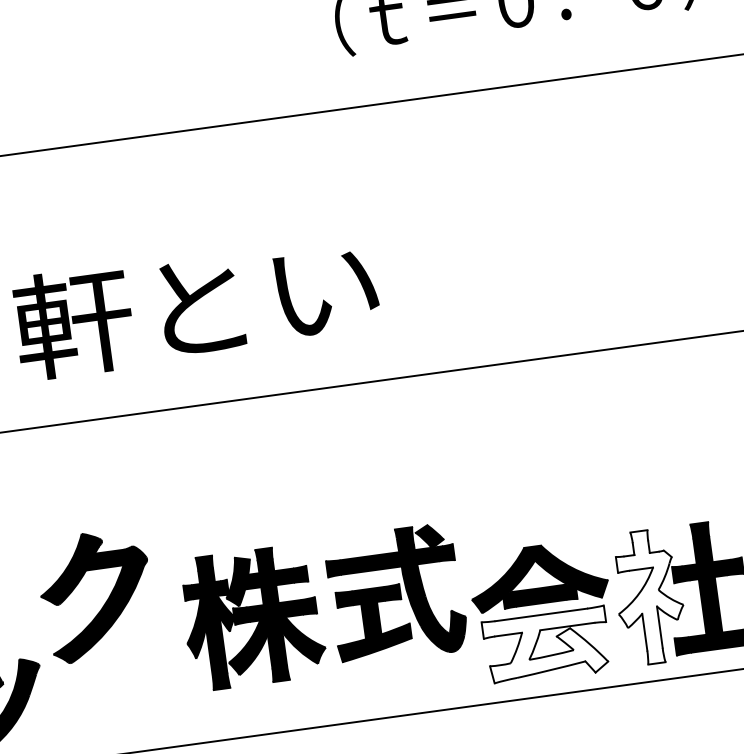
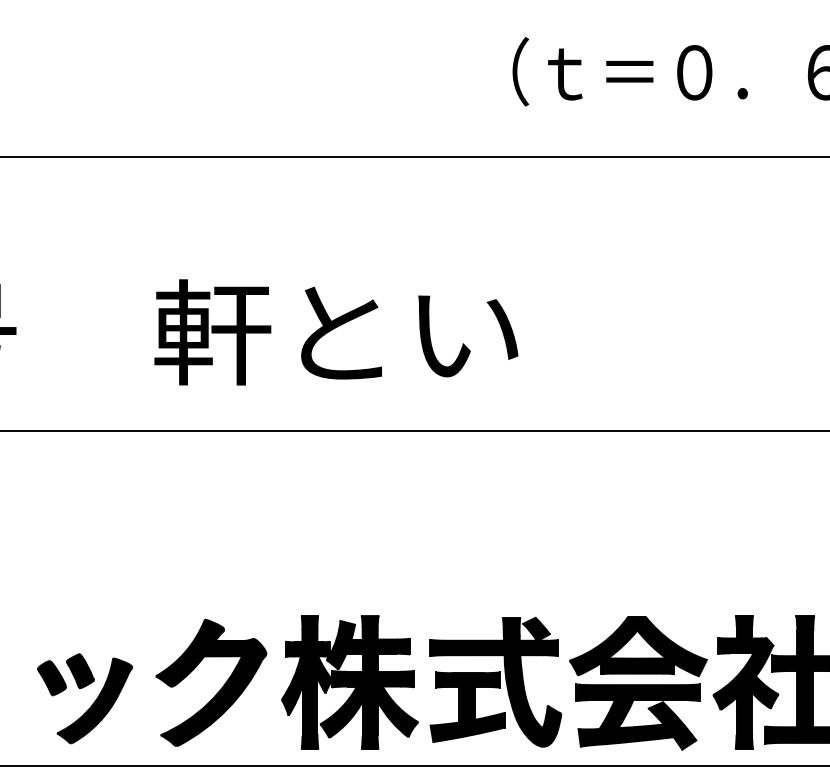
part: (396, 593) -> (495, 681), moved
fill: (648, 596) -> (745, 681), added
part: (106, 600) -> (220, 688), moved
part: (252, 617) -> (349, 682), moved
fill: (546, 645) -> (637, 716), added

